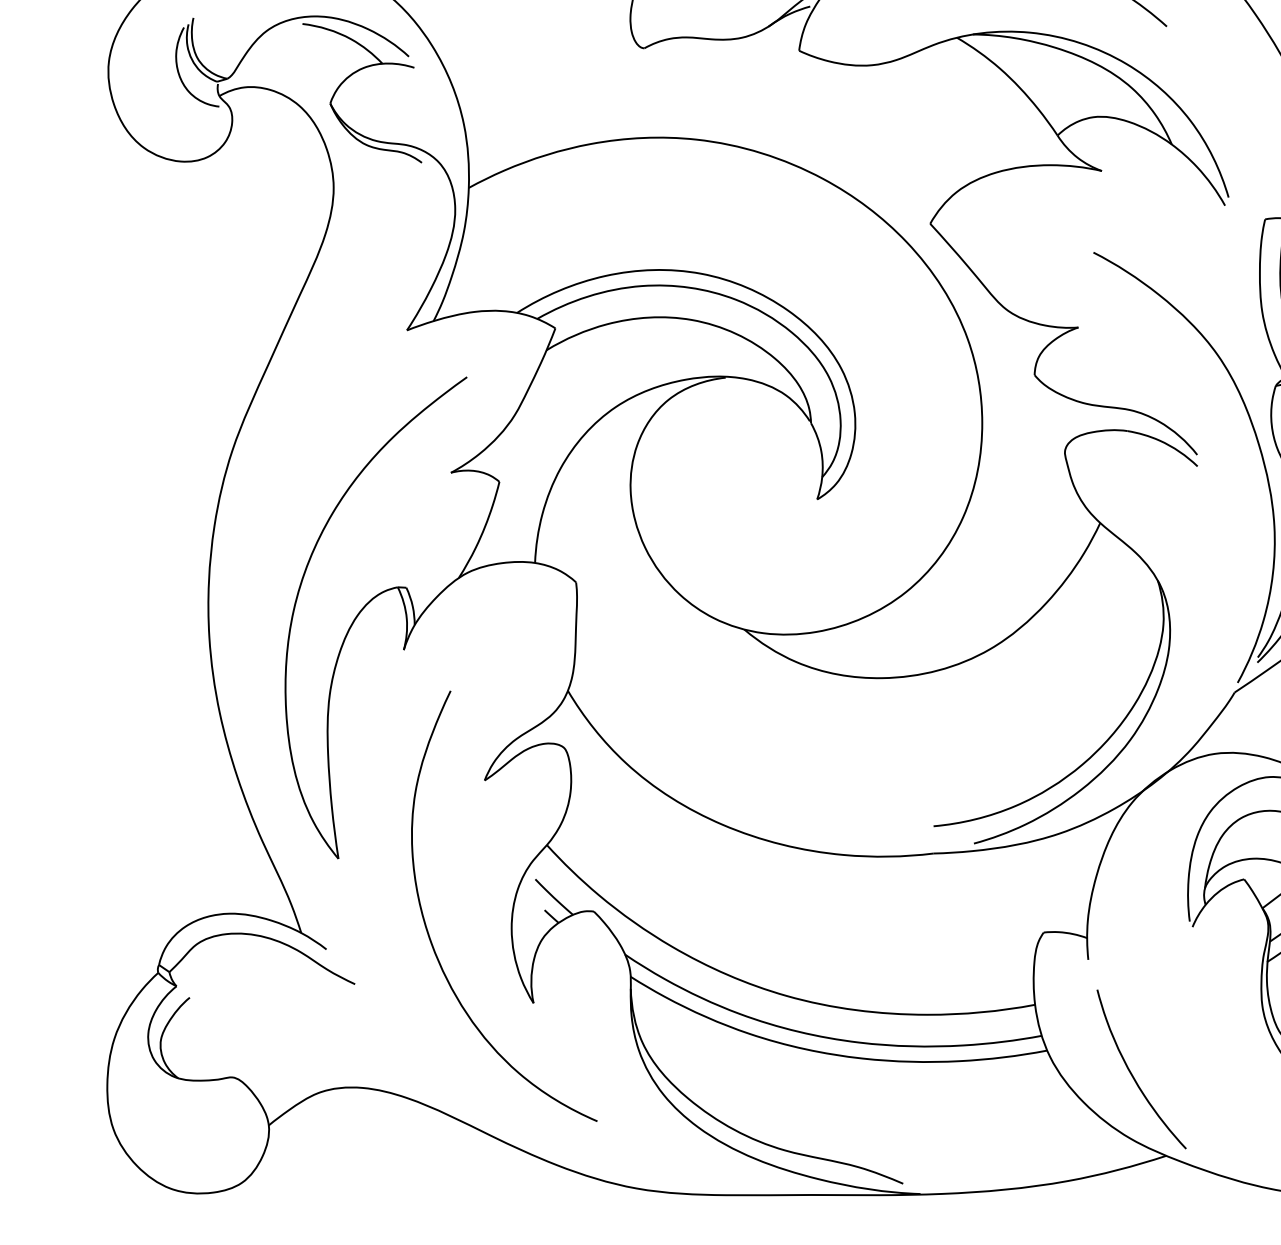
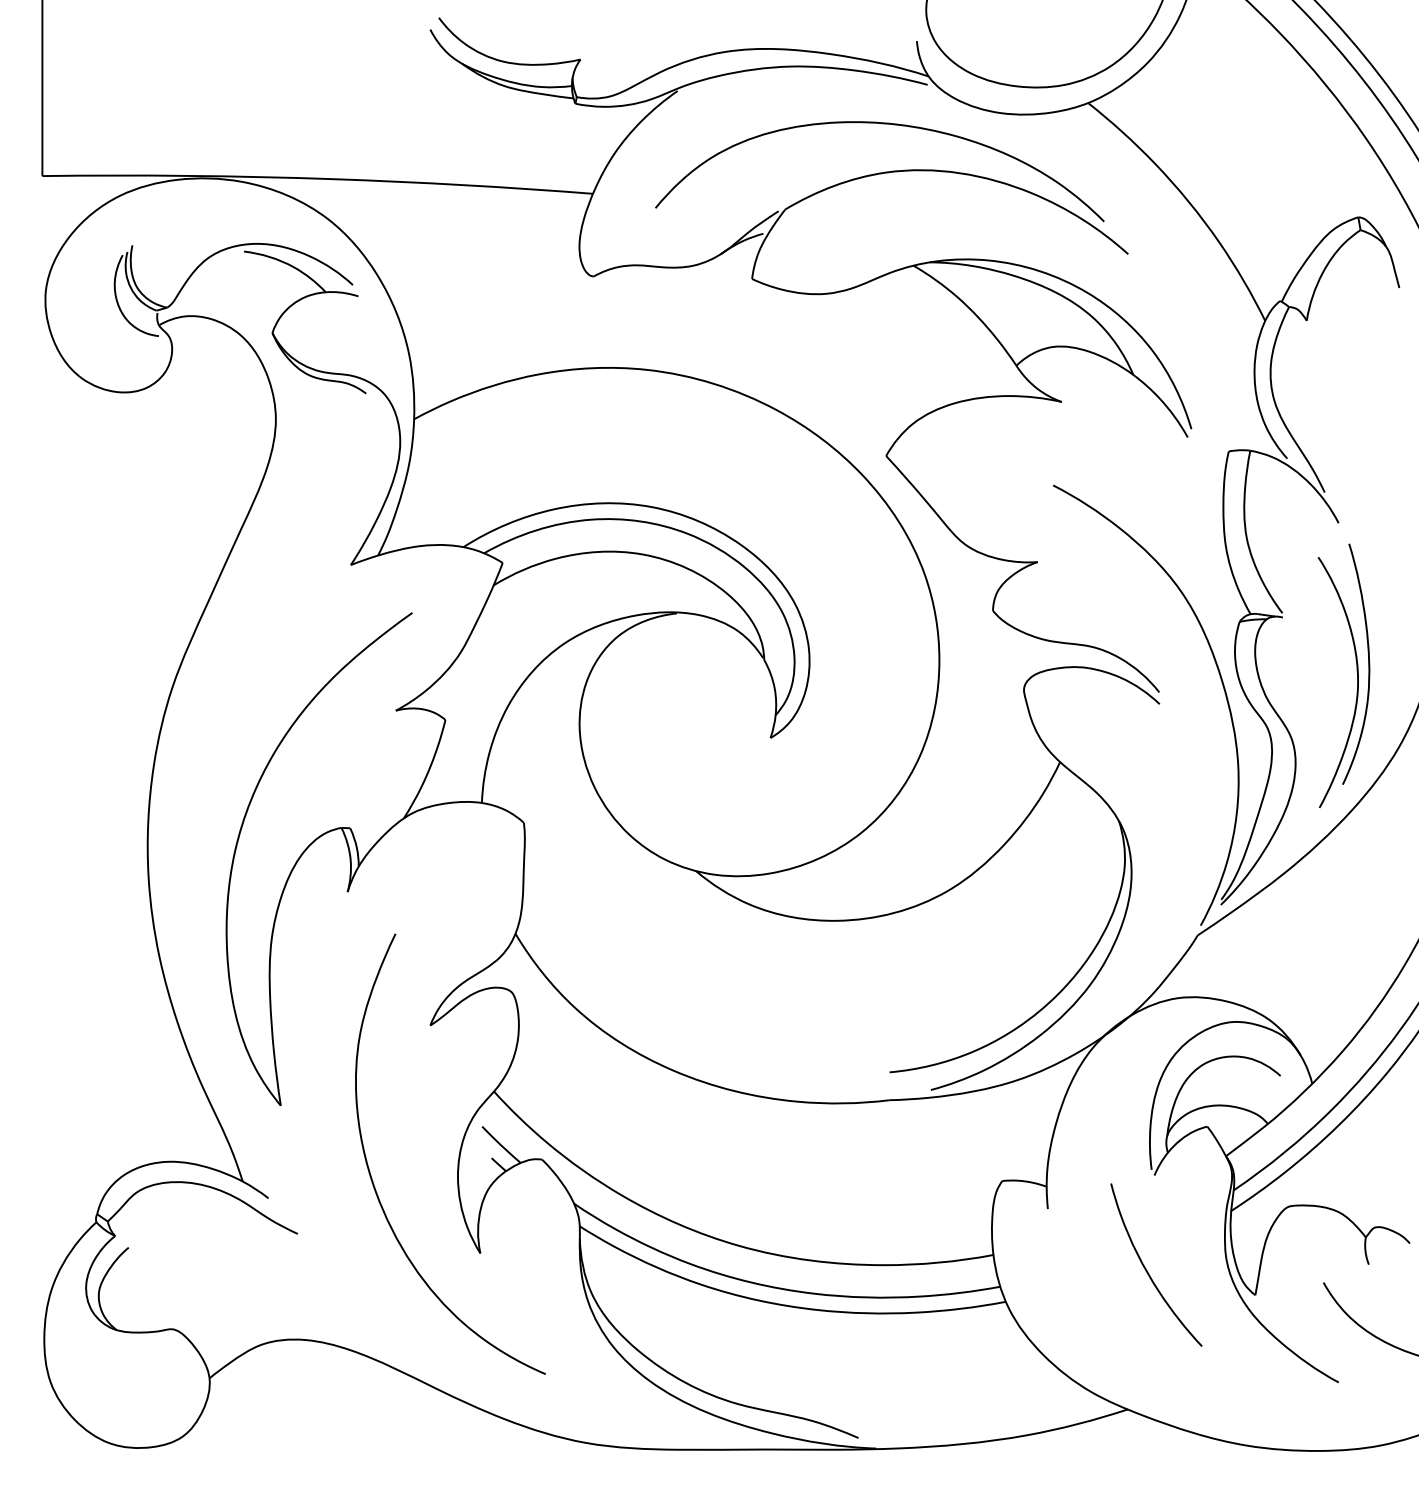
curve: (1131, 1072) -> (1146, 1268), moved

